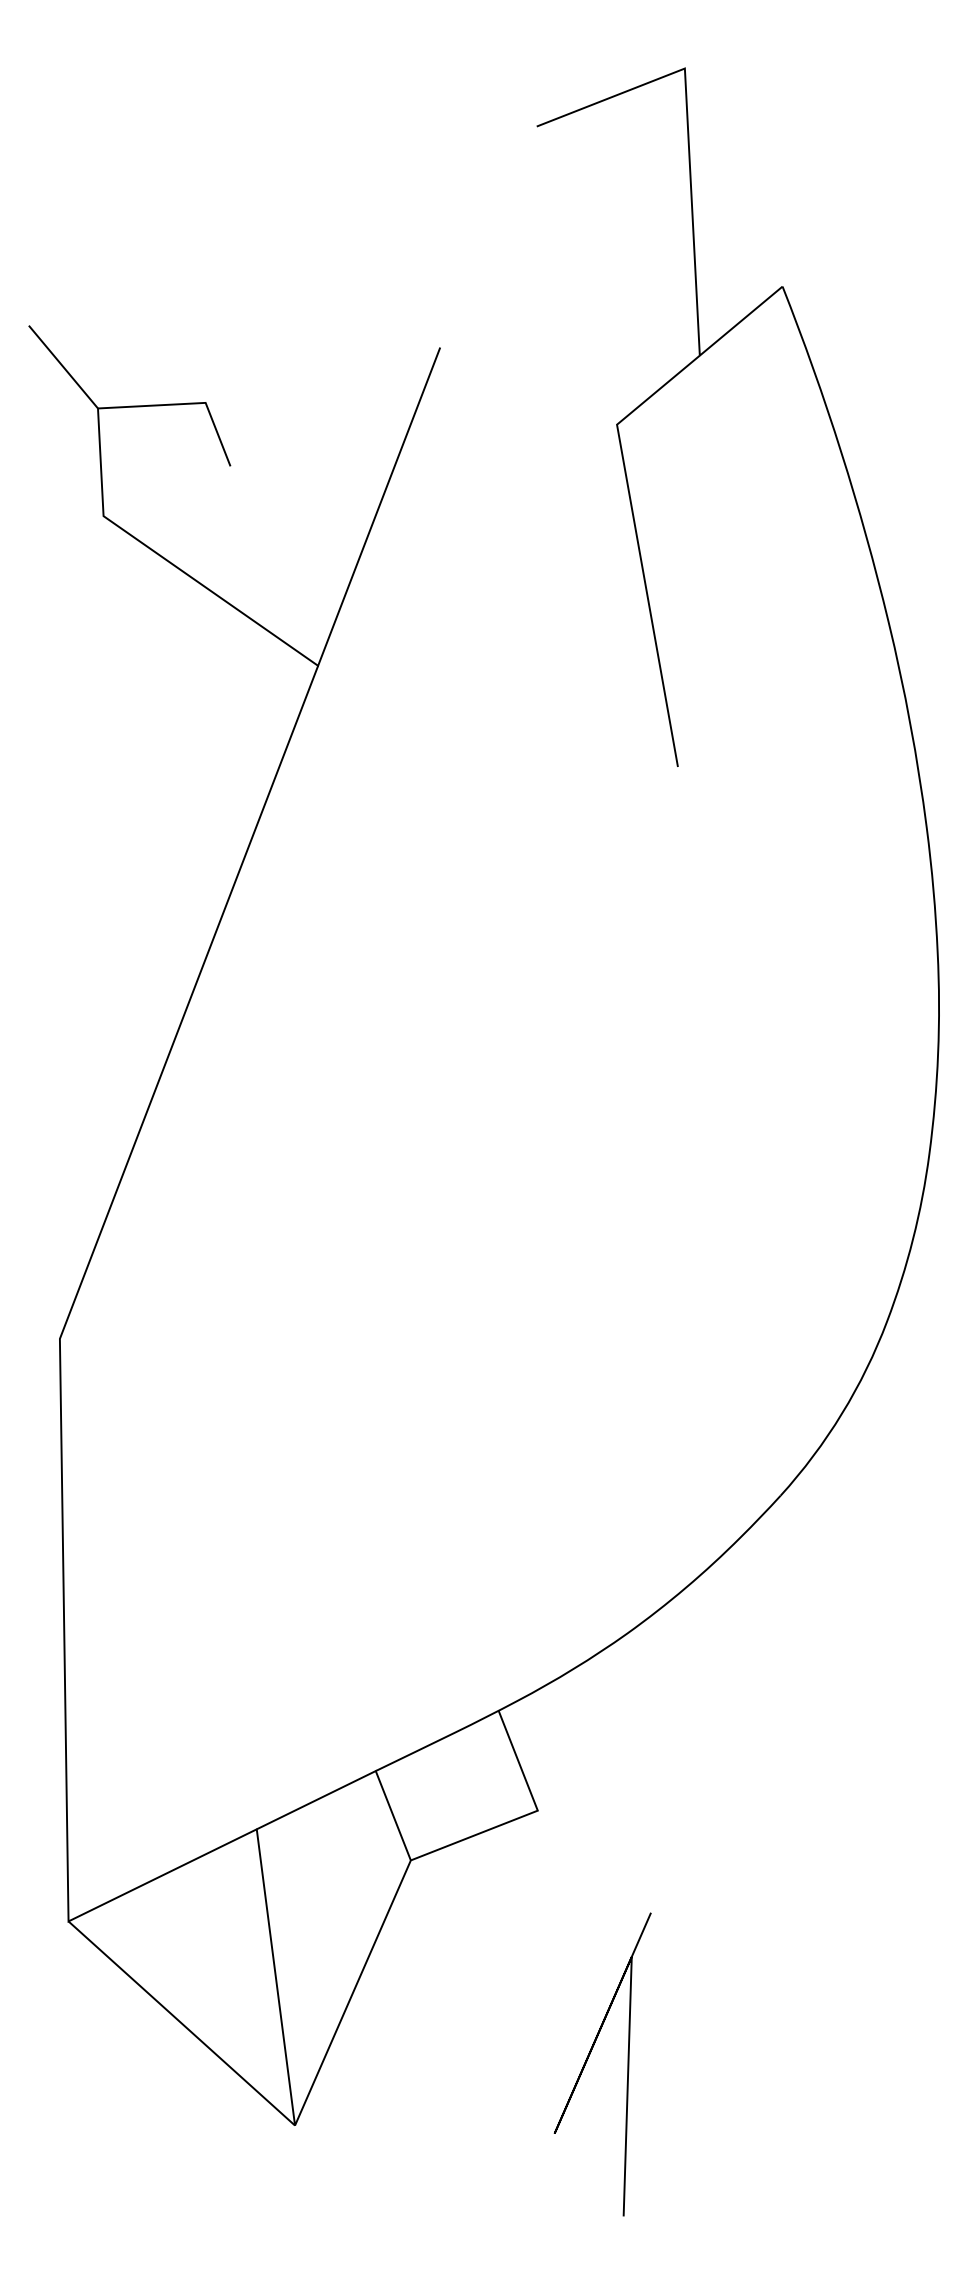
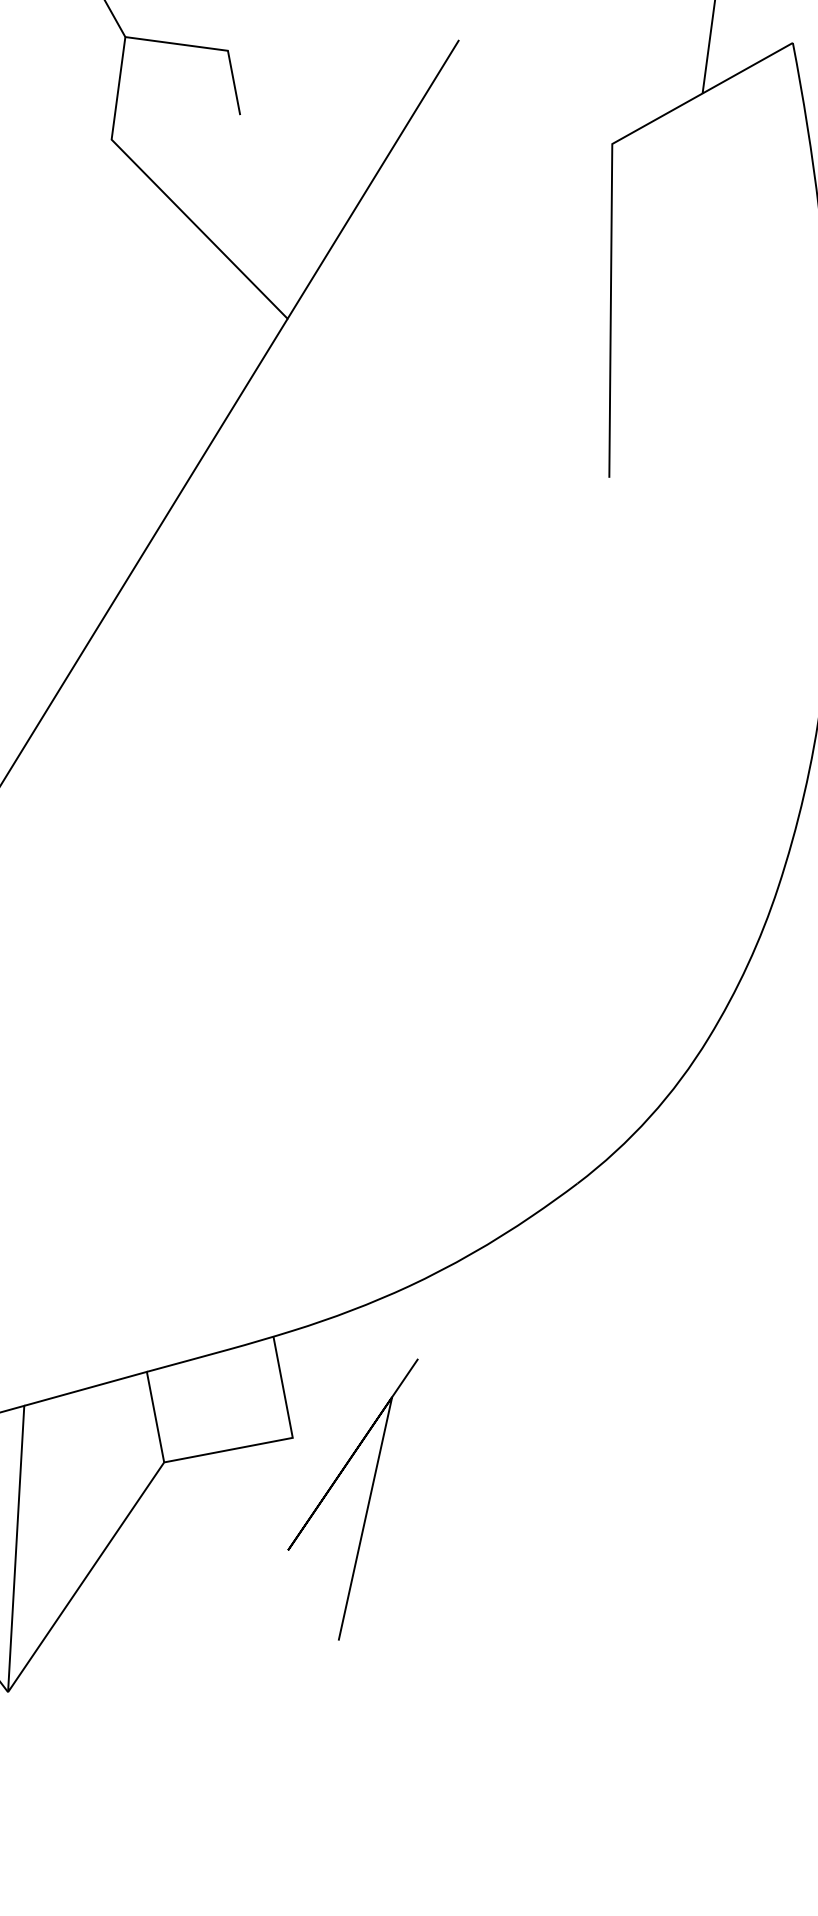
line: (588, 2059) -> (333, 1486), moved

